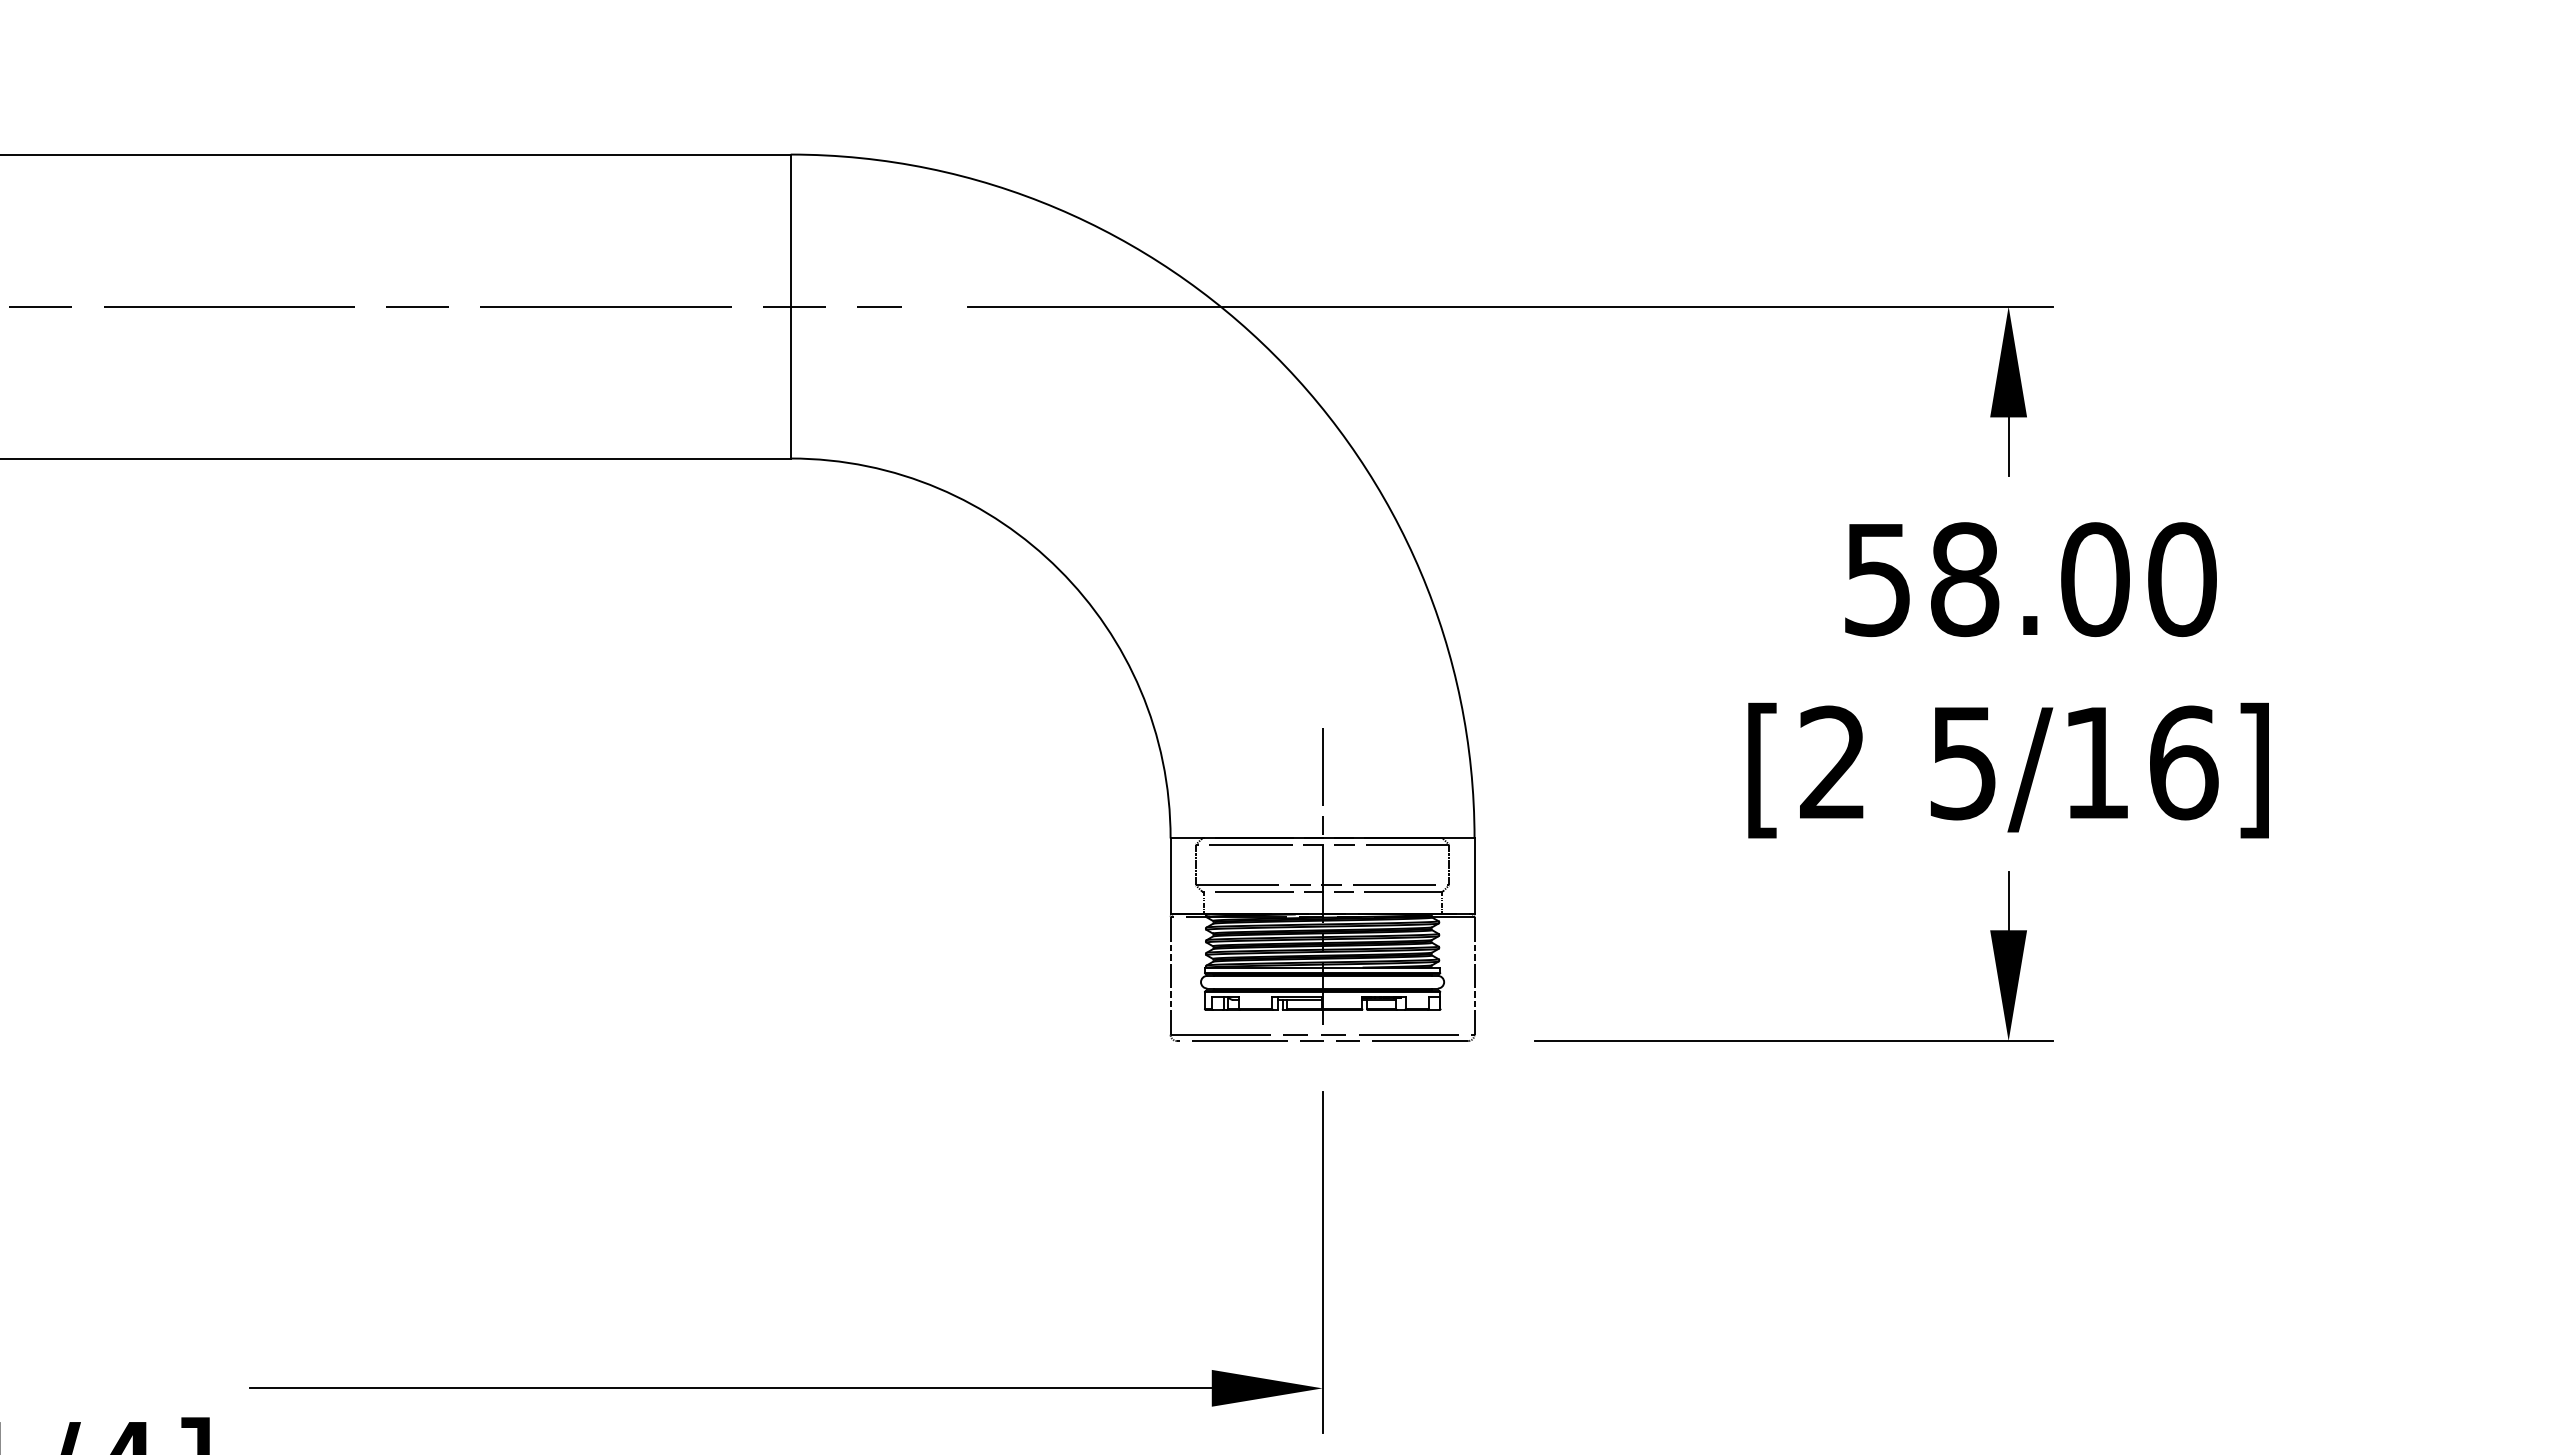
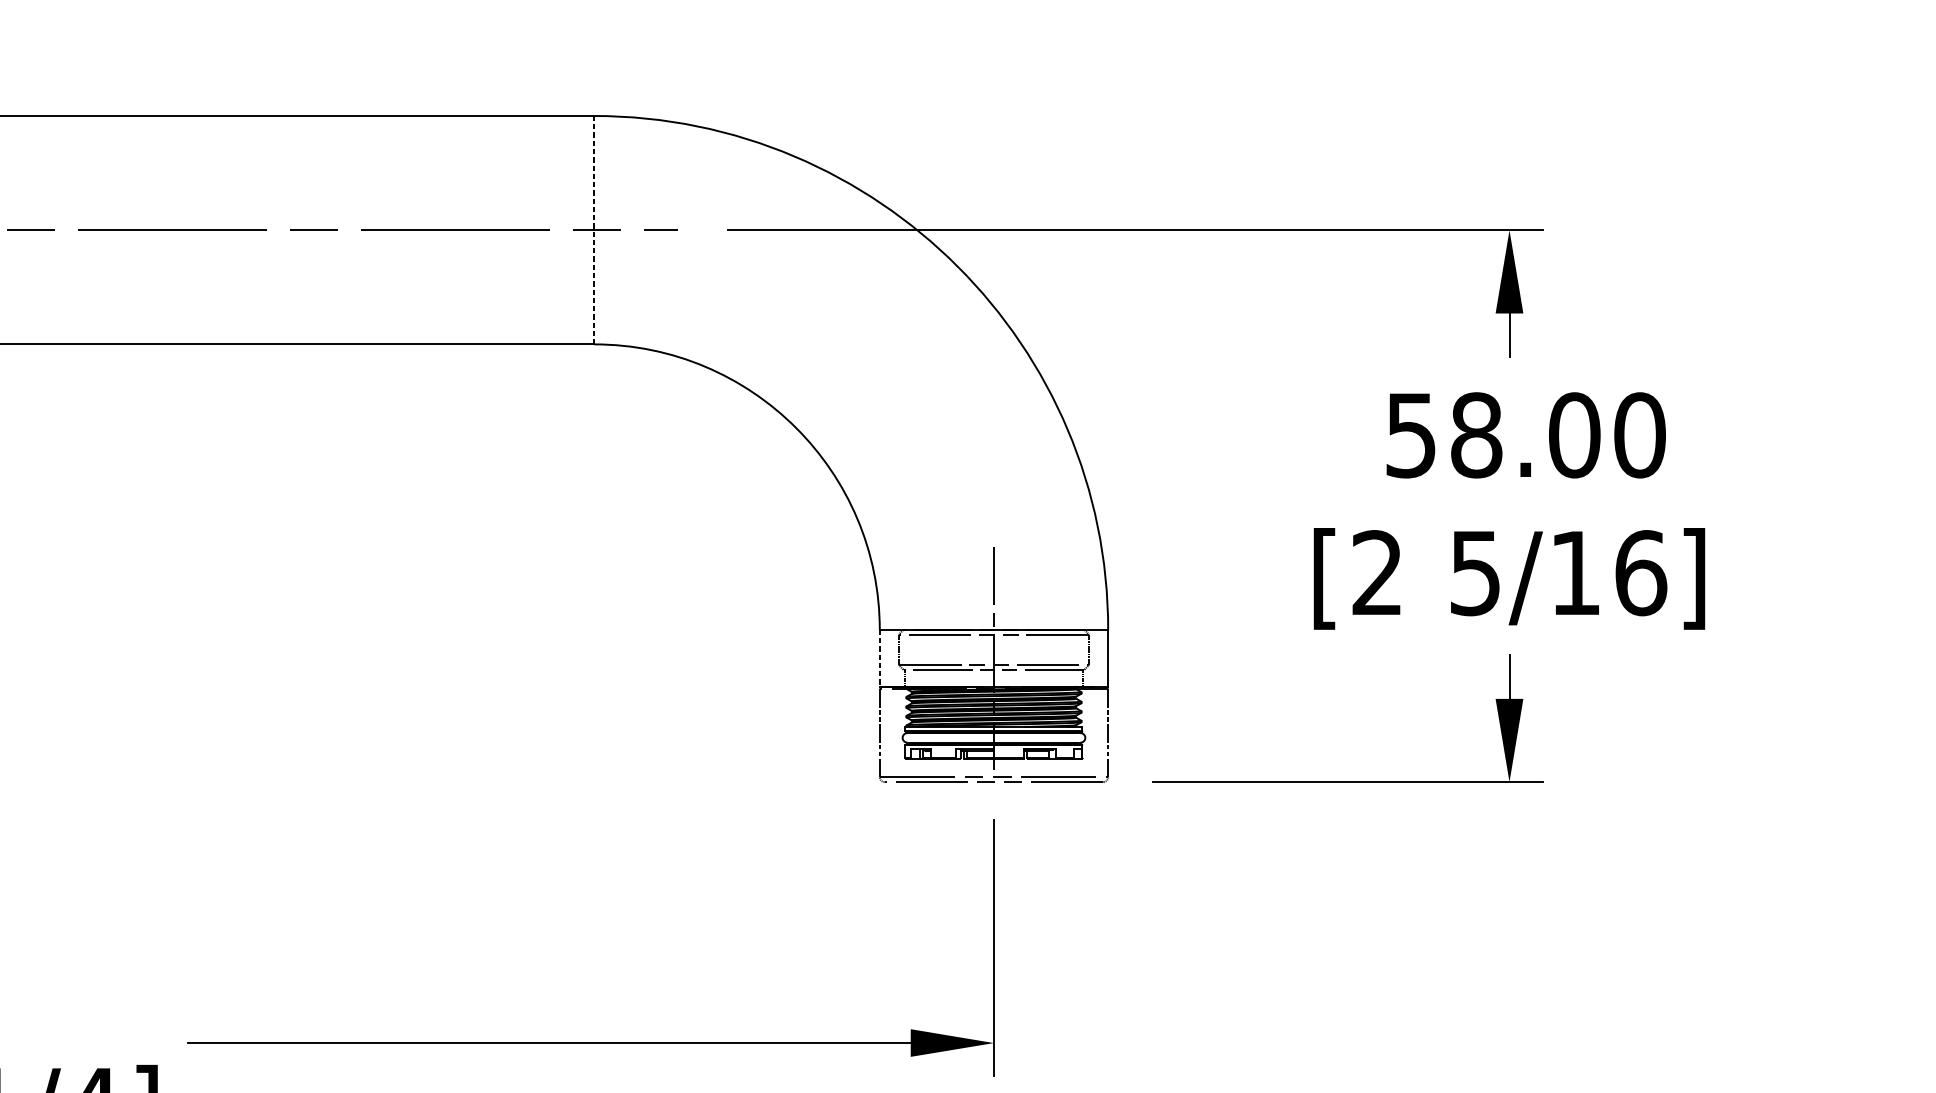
line: (790, 306) -> (594, 230), solid -> dashed
line: (1170, 876) -> (879, 658), solid -> dashed

